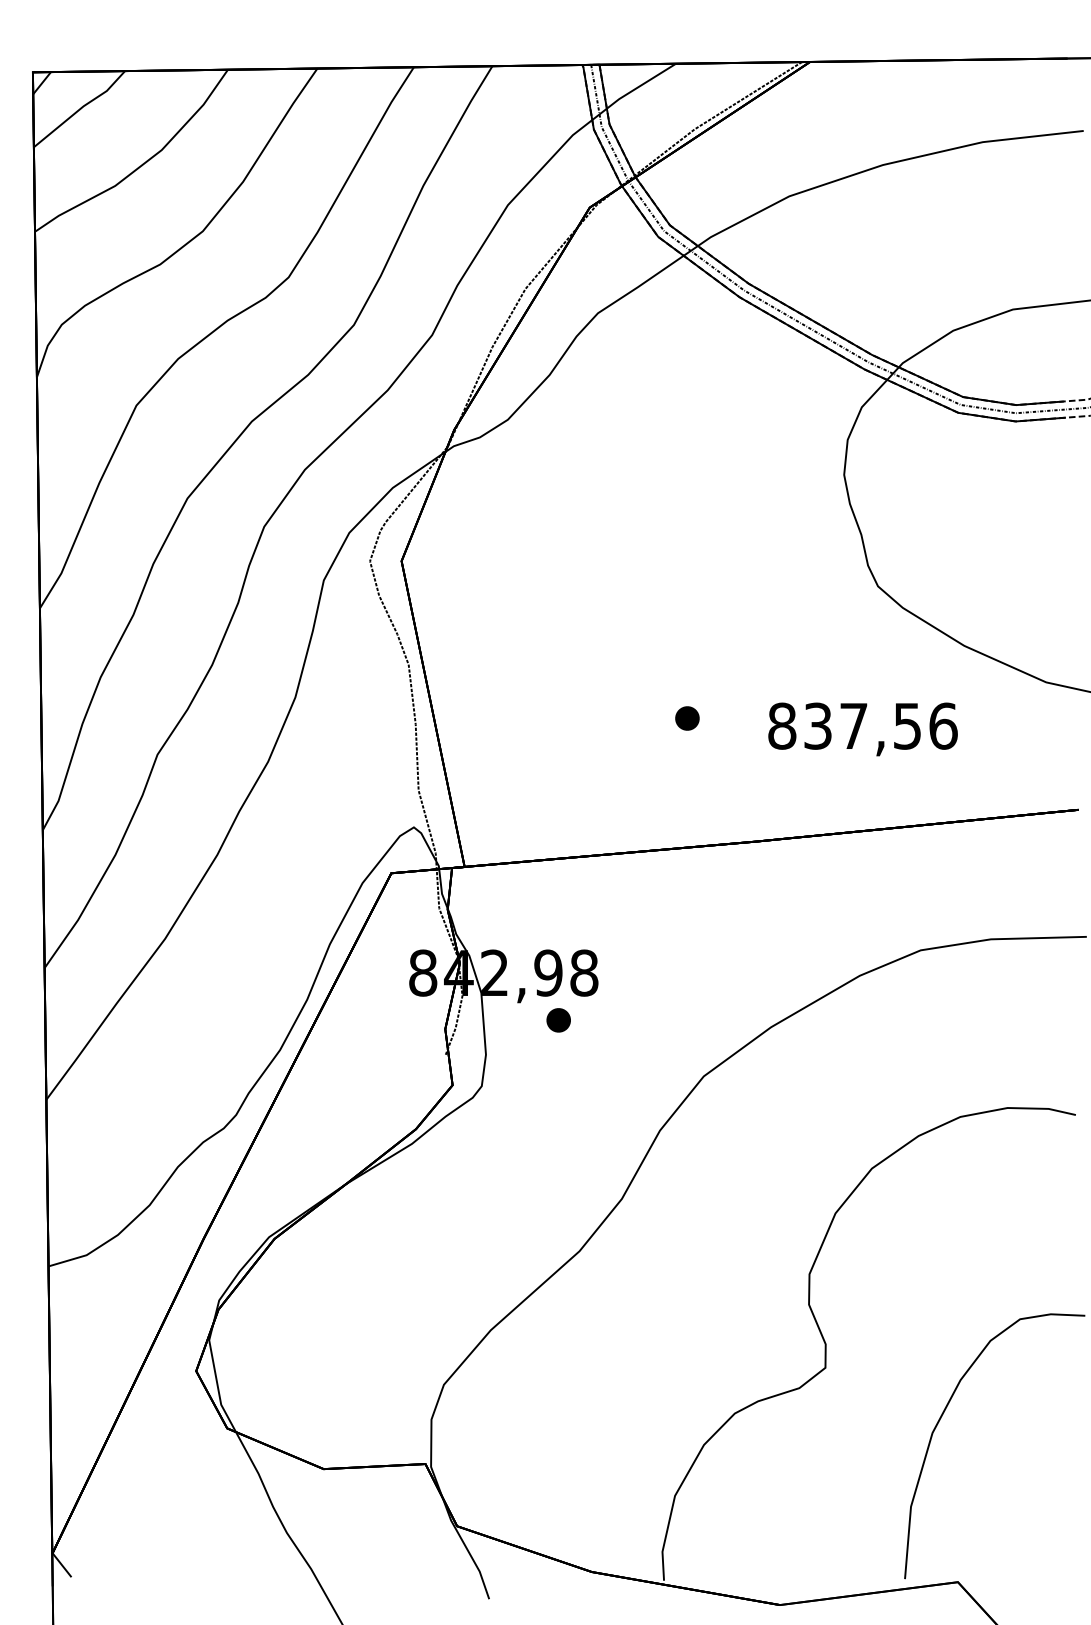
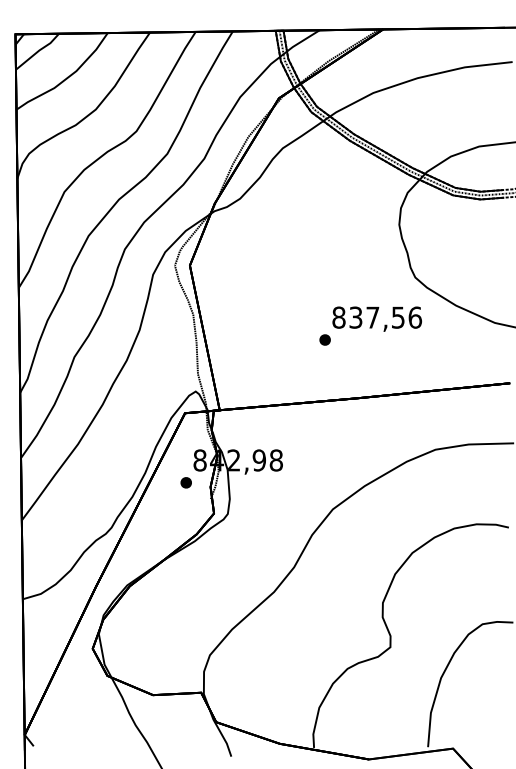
text: (863, 727) -> (377, 318), moved
part: (557, 1019) -> (185, 482), moved

